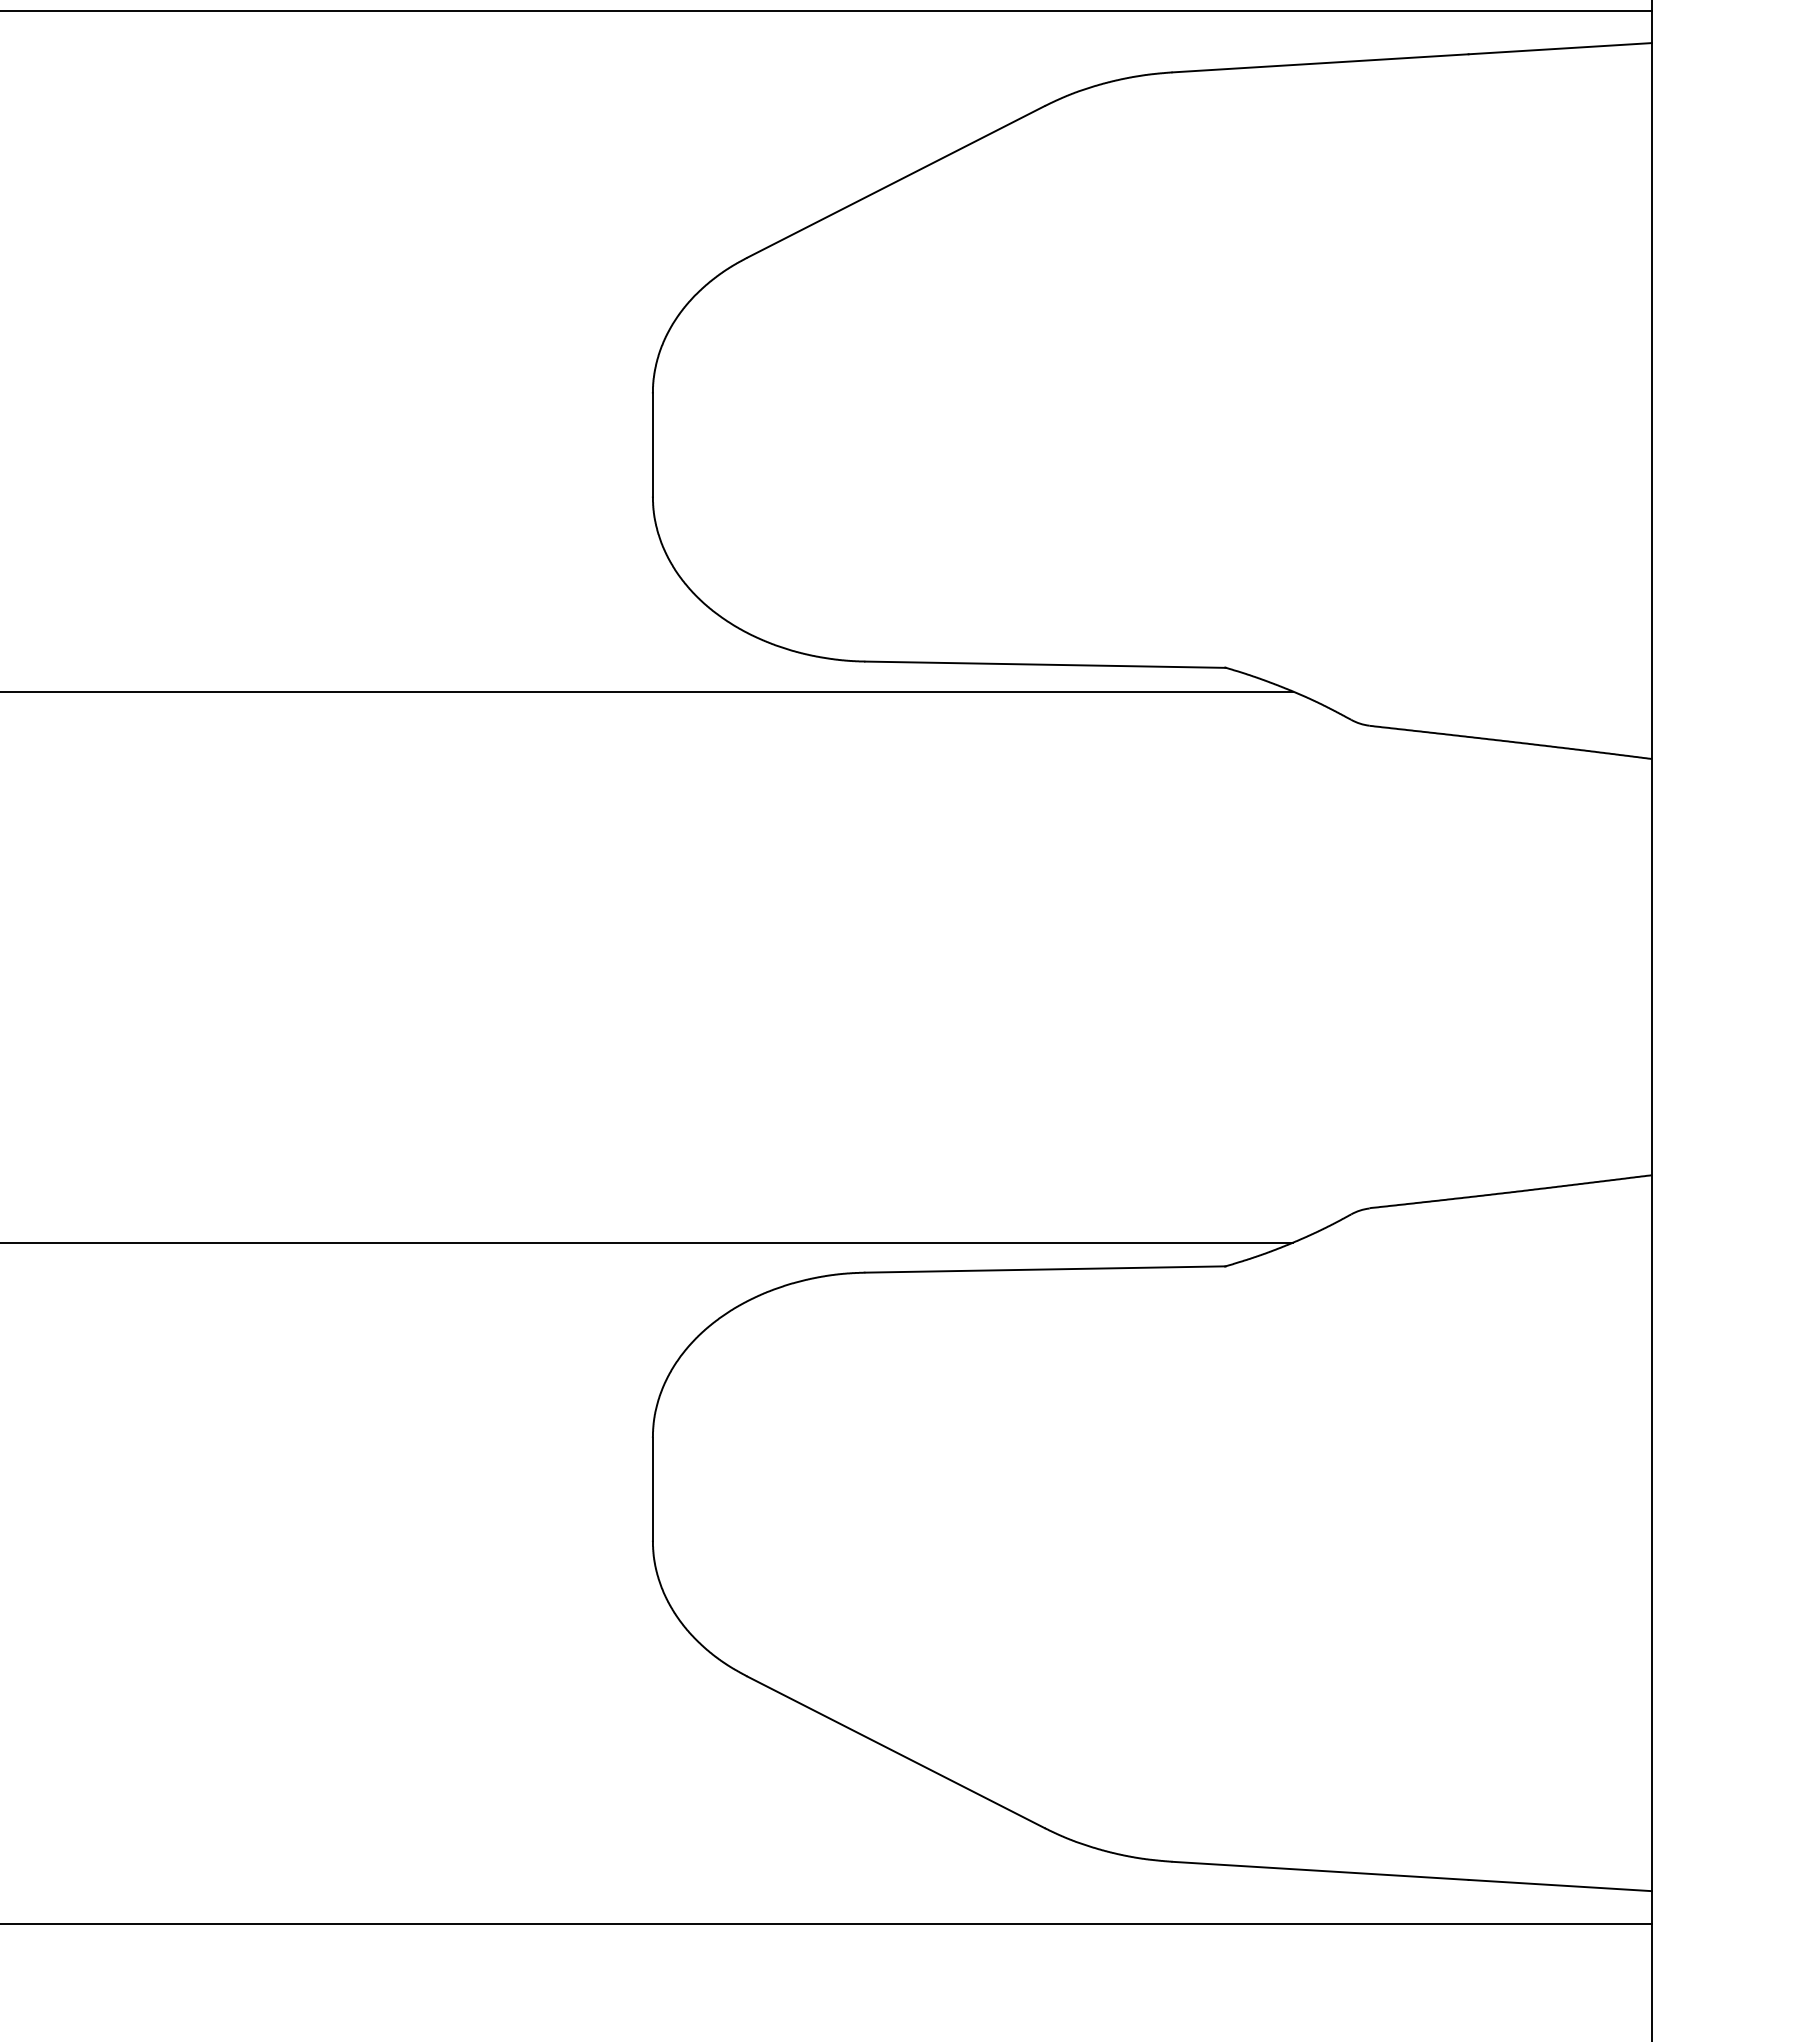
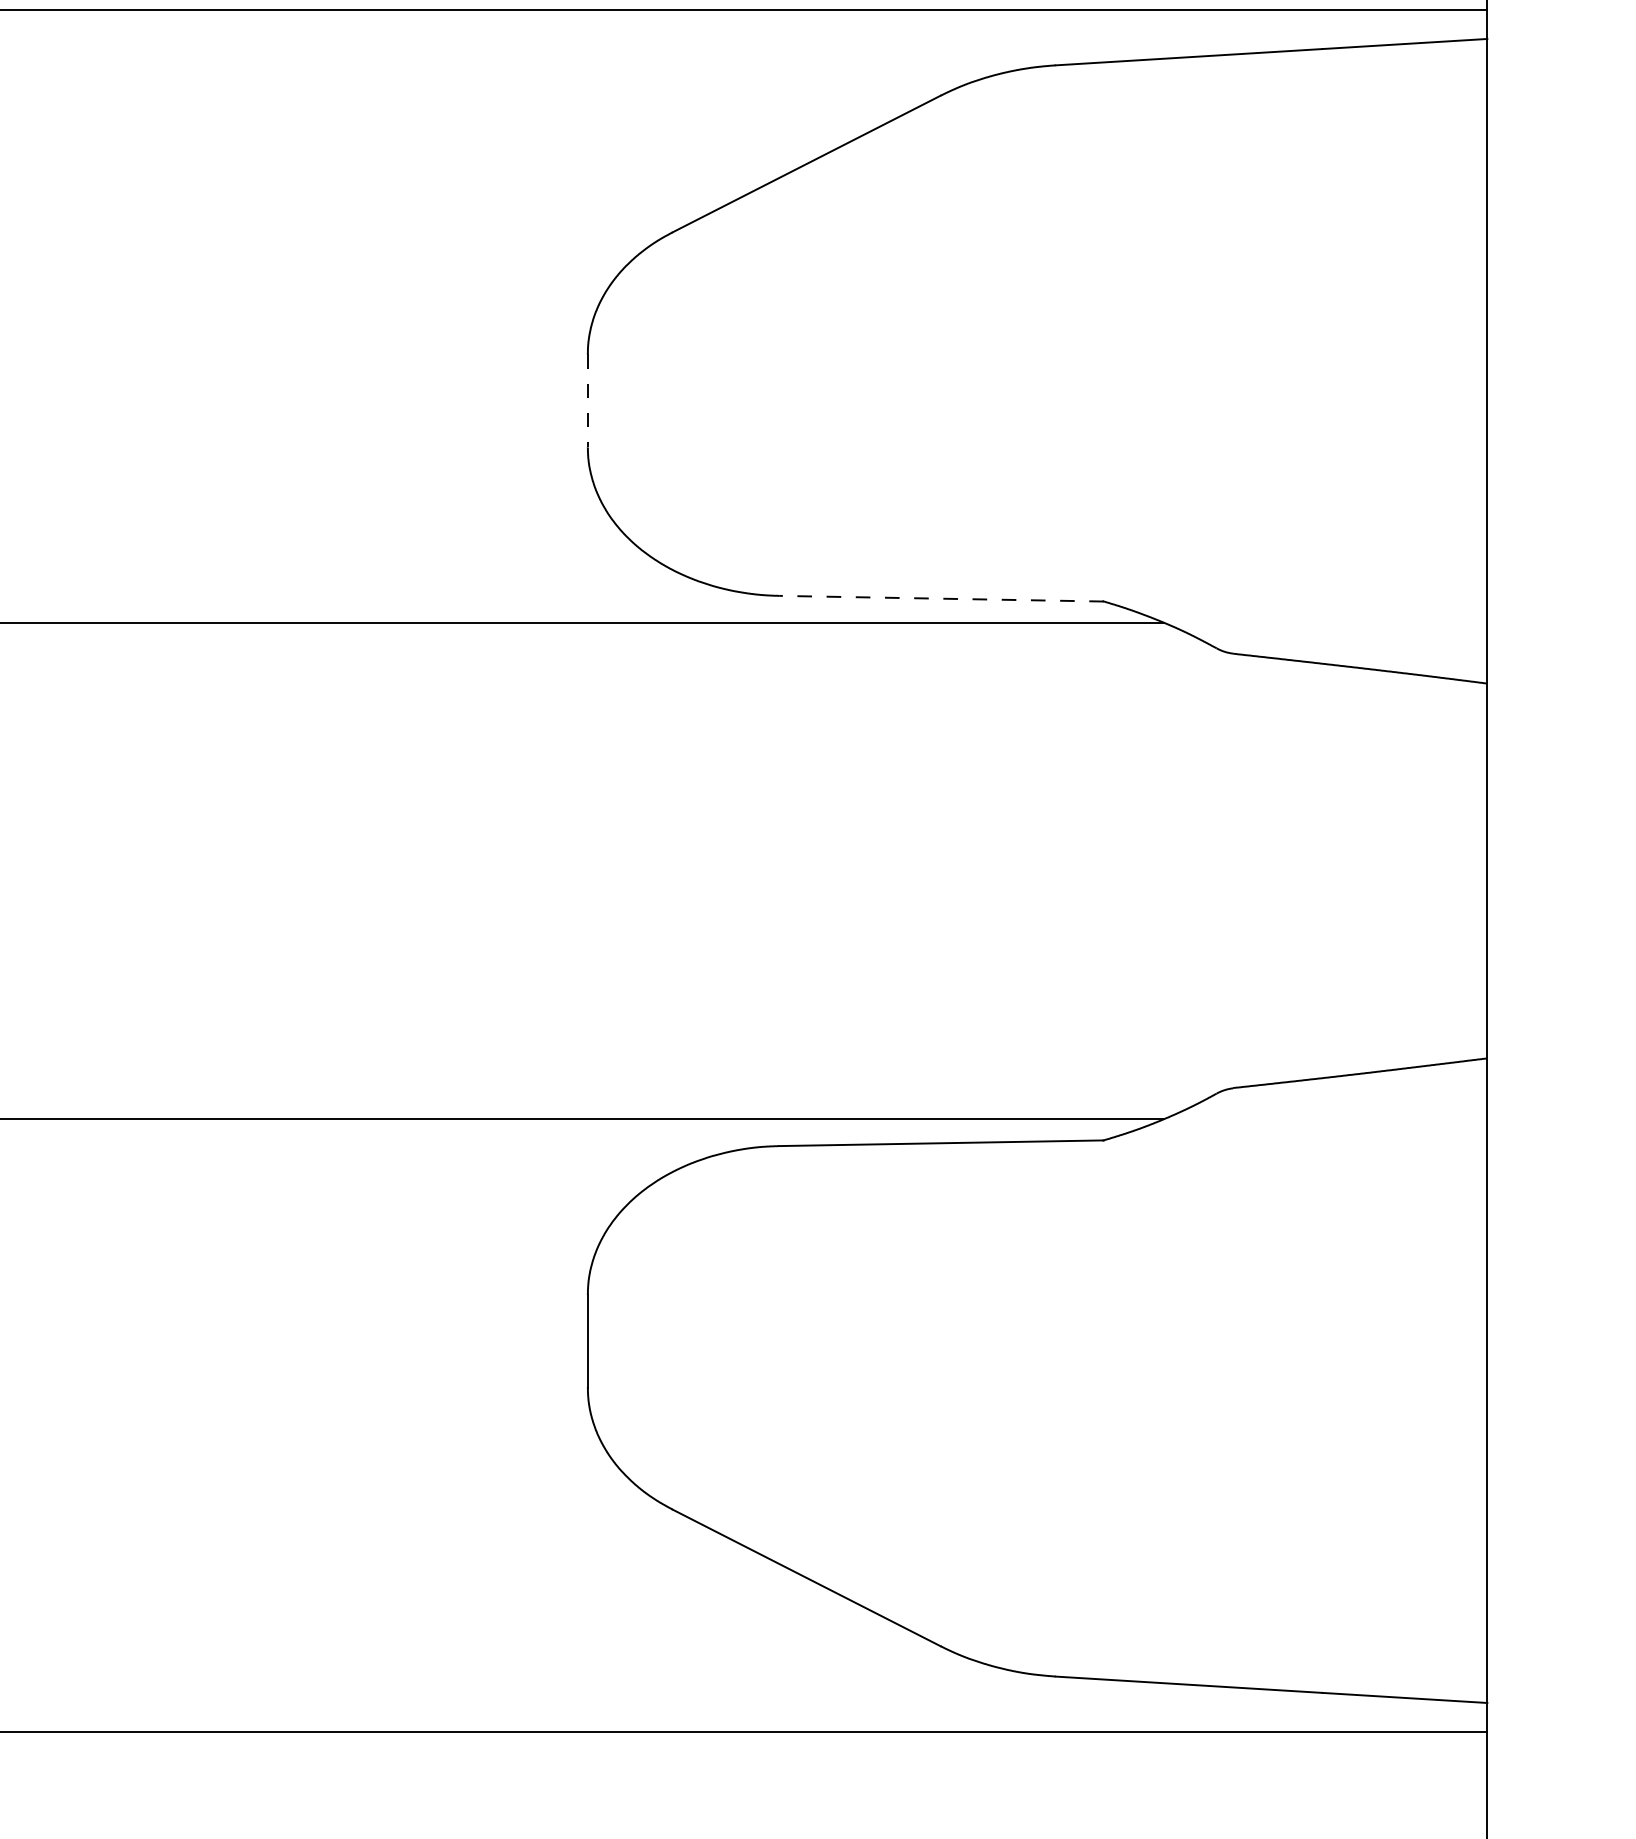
line: (652, 445) -> (587, 401), solid -> dashed
line: (1045, 664) -> (941, 598), solid -> dashed

